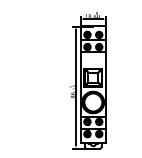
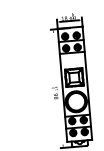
line: (75, 87) -> (57, 88), removed

